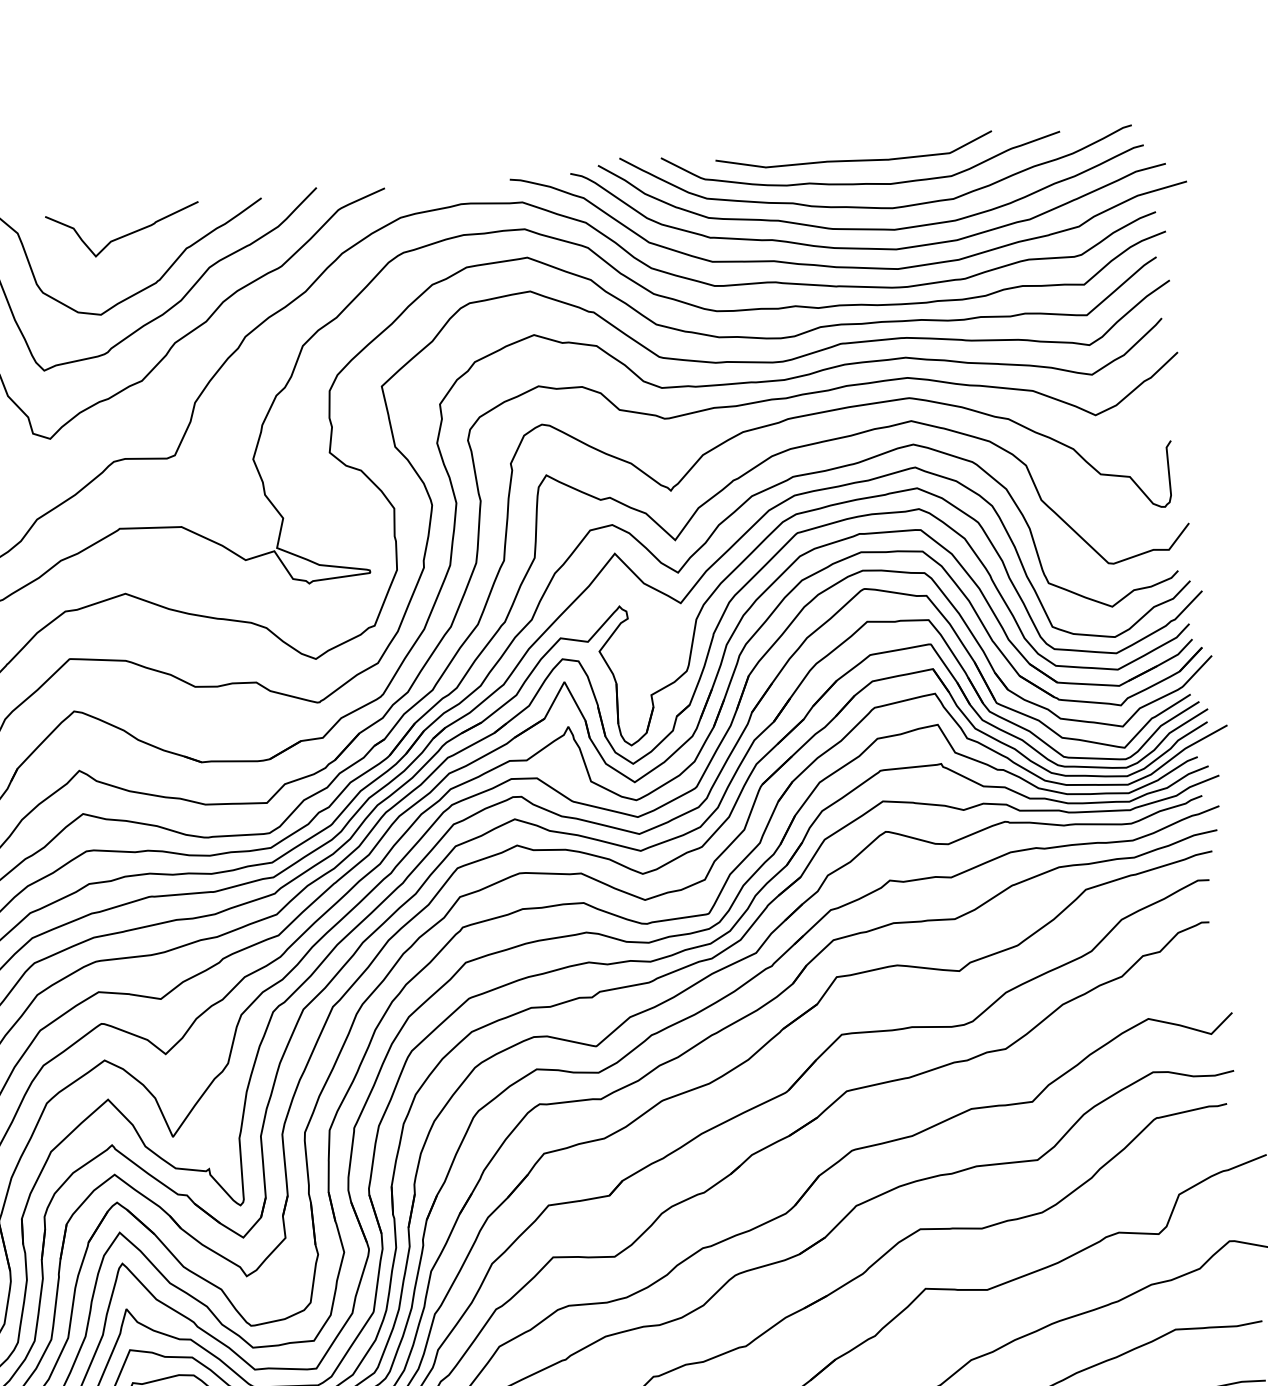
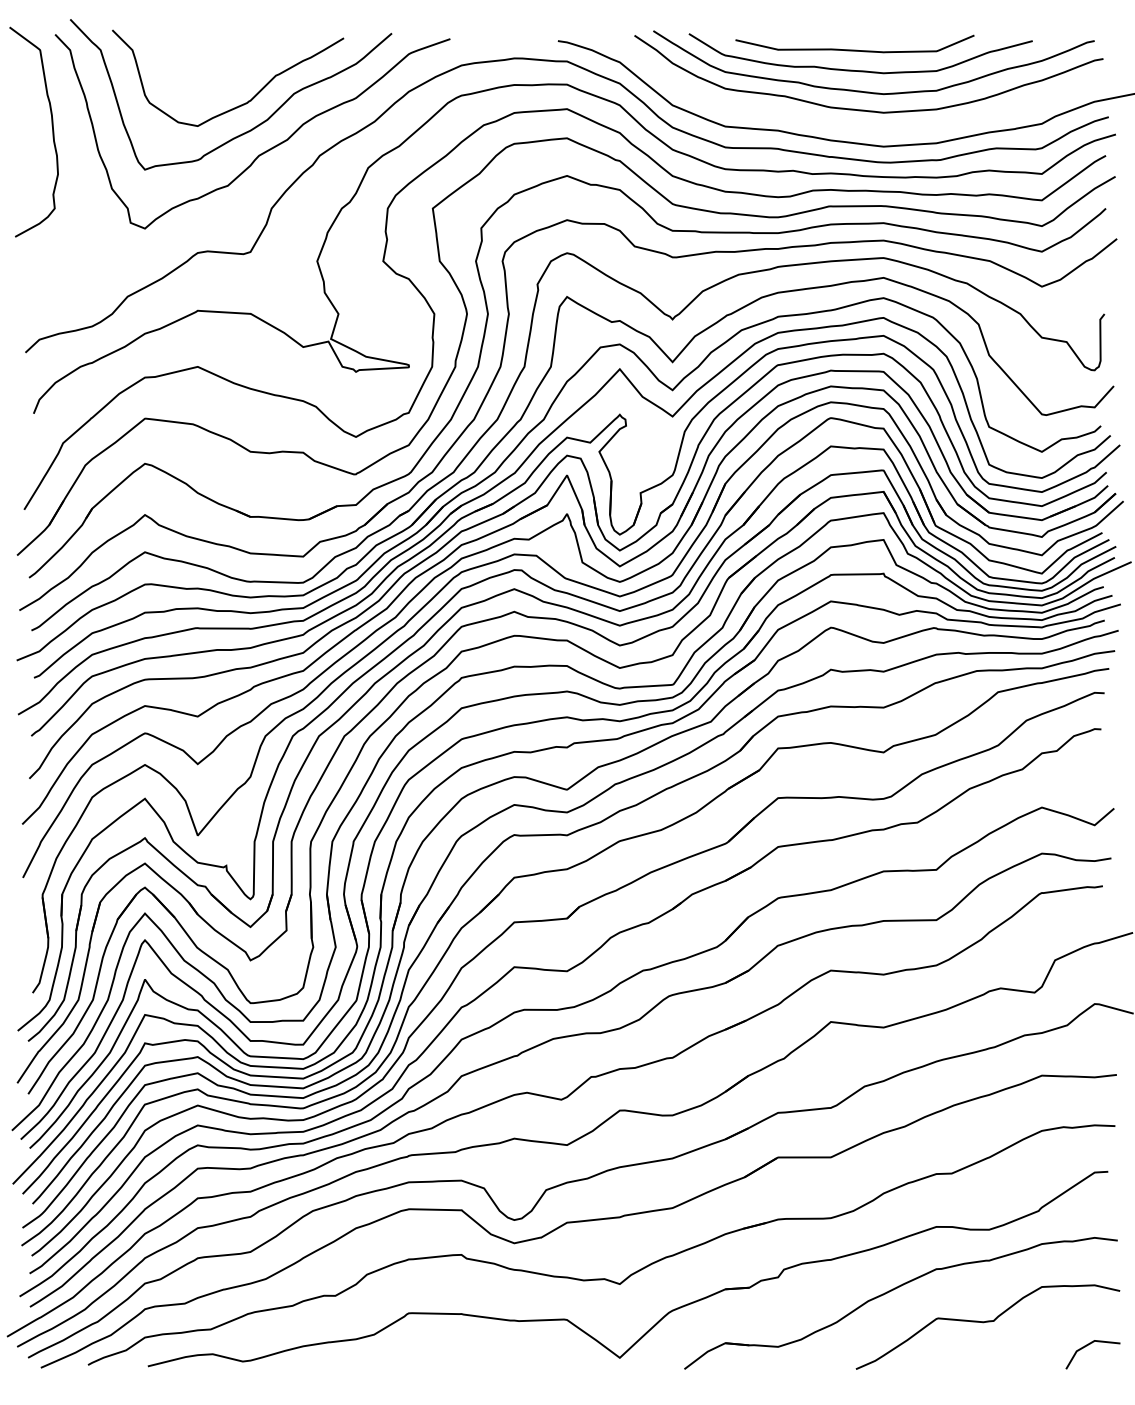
curve: (124, 234) -> (223, 59), removed
curve: (865, 247) -> (857, 125), removed

